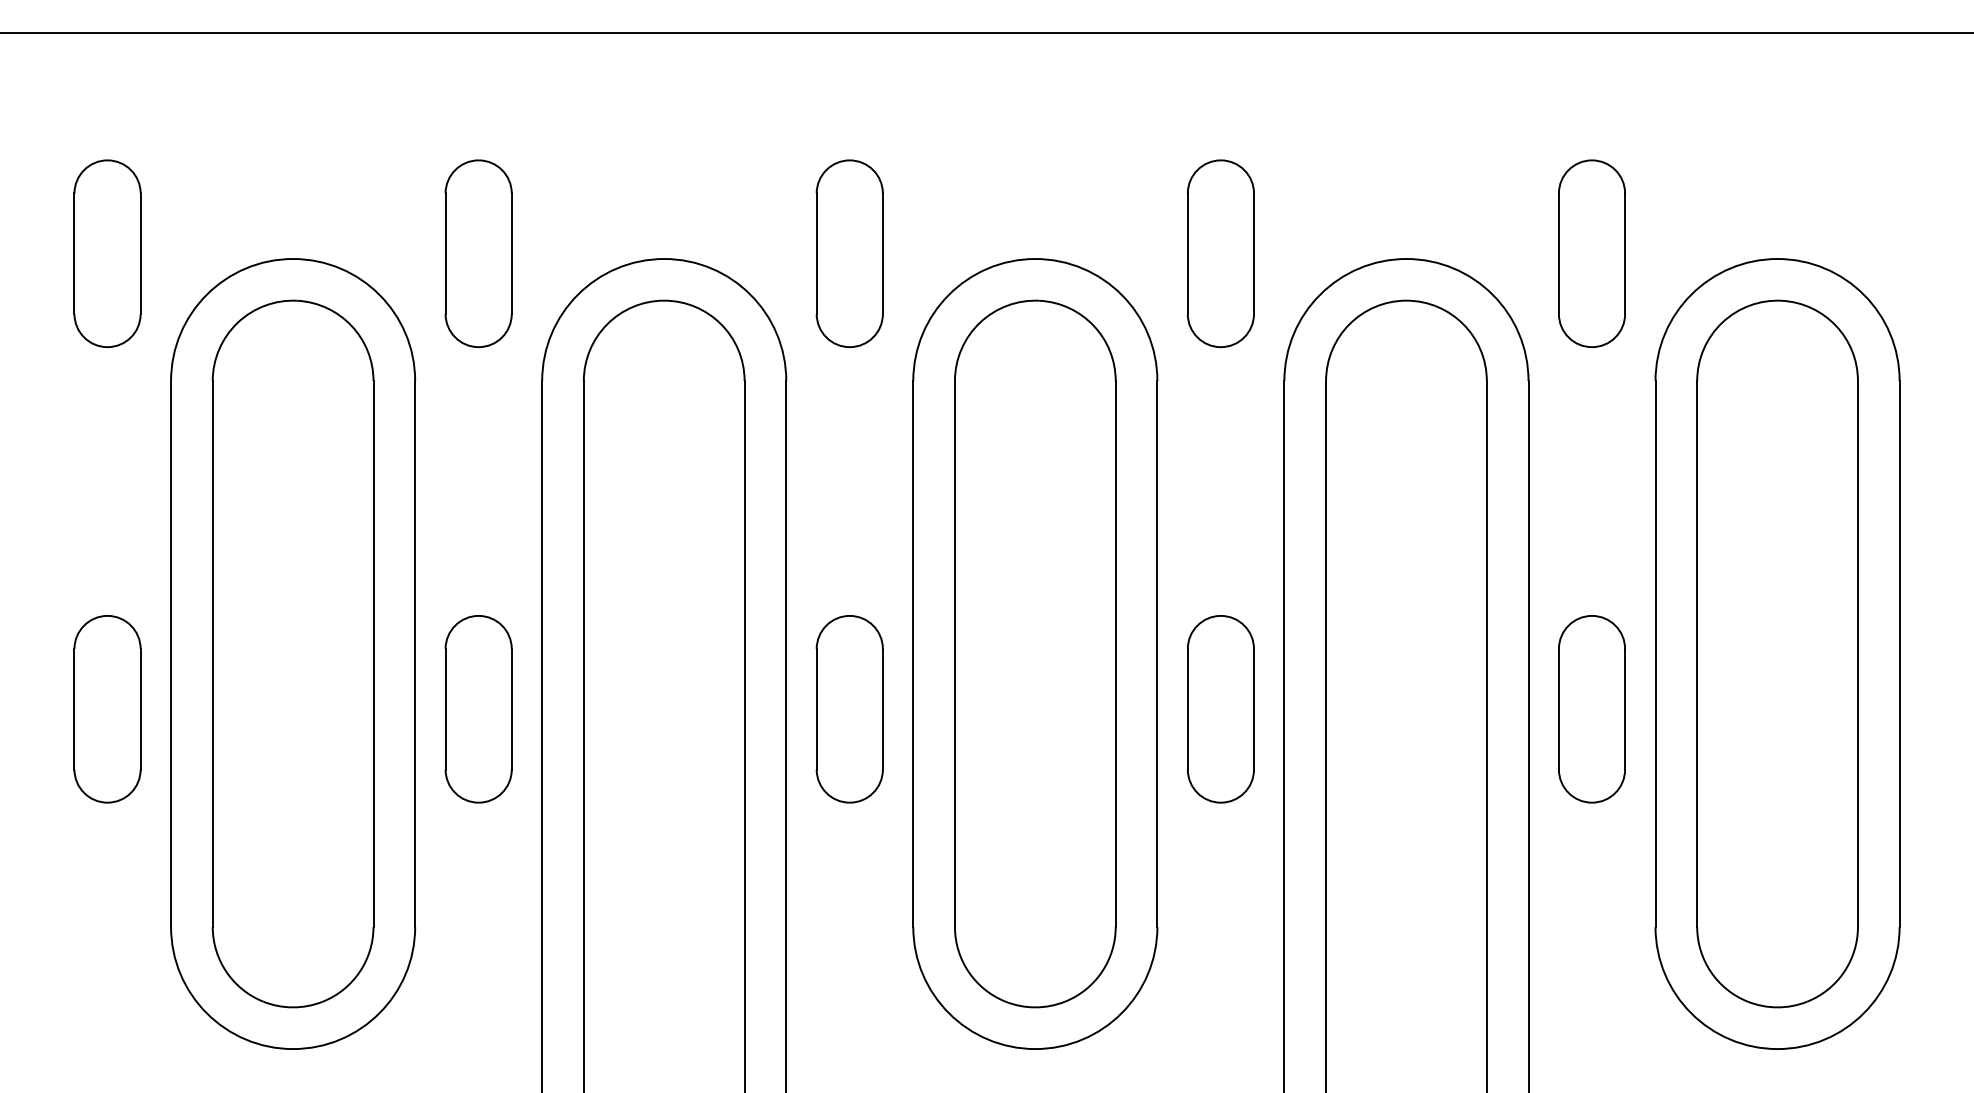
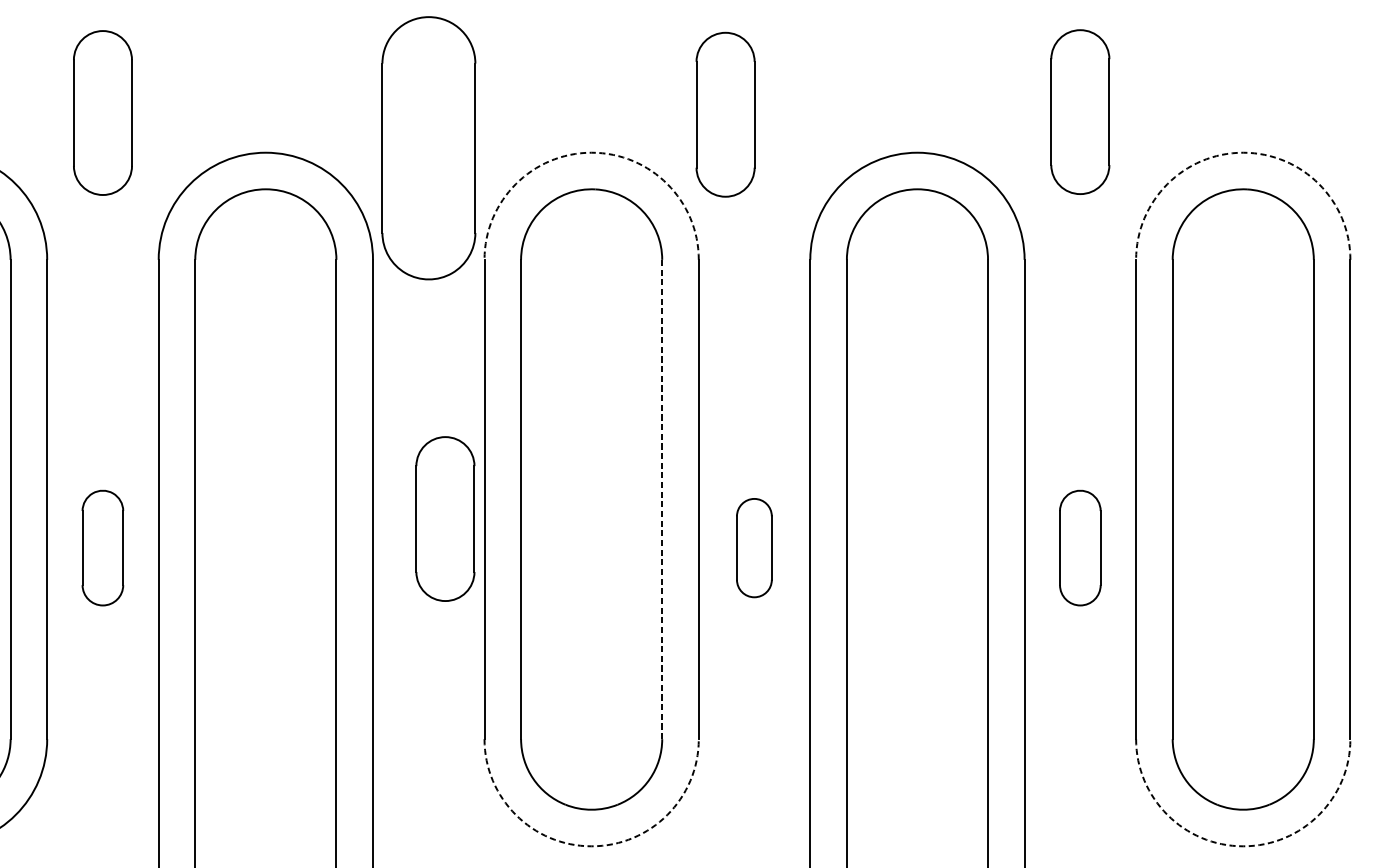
part: (478, 253) -> (102, 112), moved
part: (849, 253) -> (428, 147), size x1.6
part: (1220, 253) -> (725, 114), moved
part: (1591, 253) -> (1079, 111), moved
arc: (1035, 259) -> (591, 153), solid -> dashed
arc: (1777, 259) -> (1243, 153), solid -> dashed
line: (1115, 654) -> (662, 499), solid -> dashed
part: (478, 709) -> (102, 548), size x0.7
part: (849, 709) -> (445, 519), moved
part: (1220, 709) -> (754, 548), size x0.6
part: (1591, 709) -> (1079, 548), size x0.7
arc: (1035, 1049) -> (591, 846), solid -> dashed
arc: (1777, 1049) -> (1243, 846), solid -> dashed

